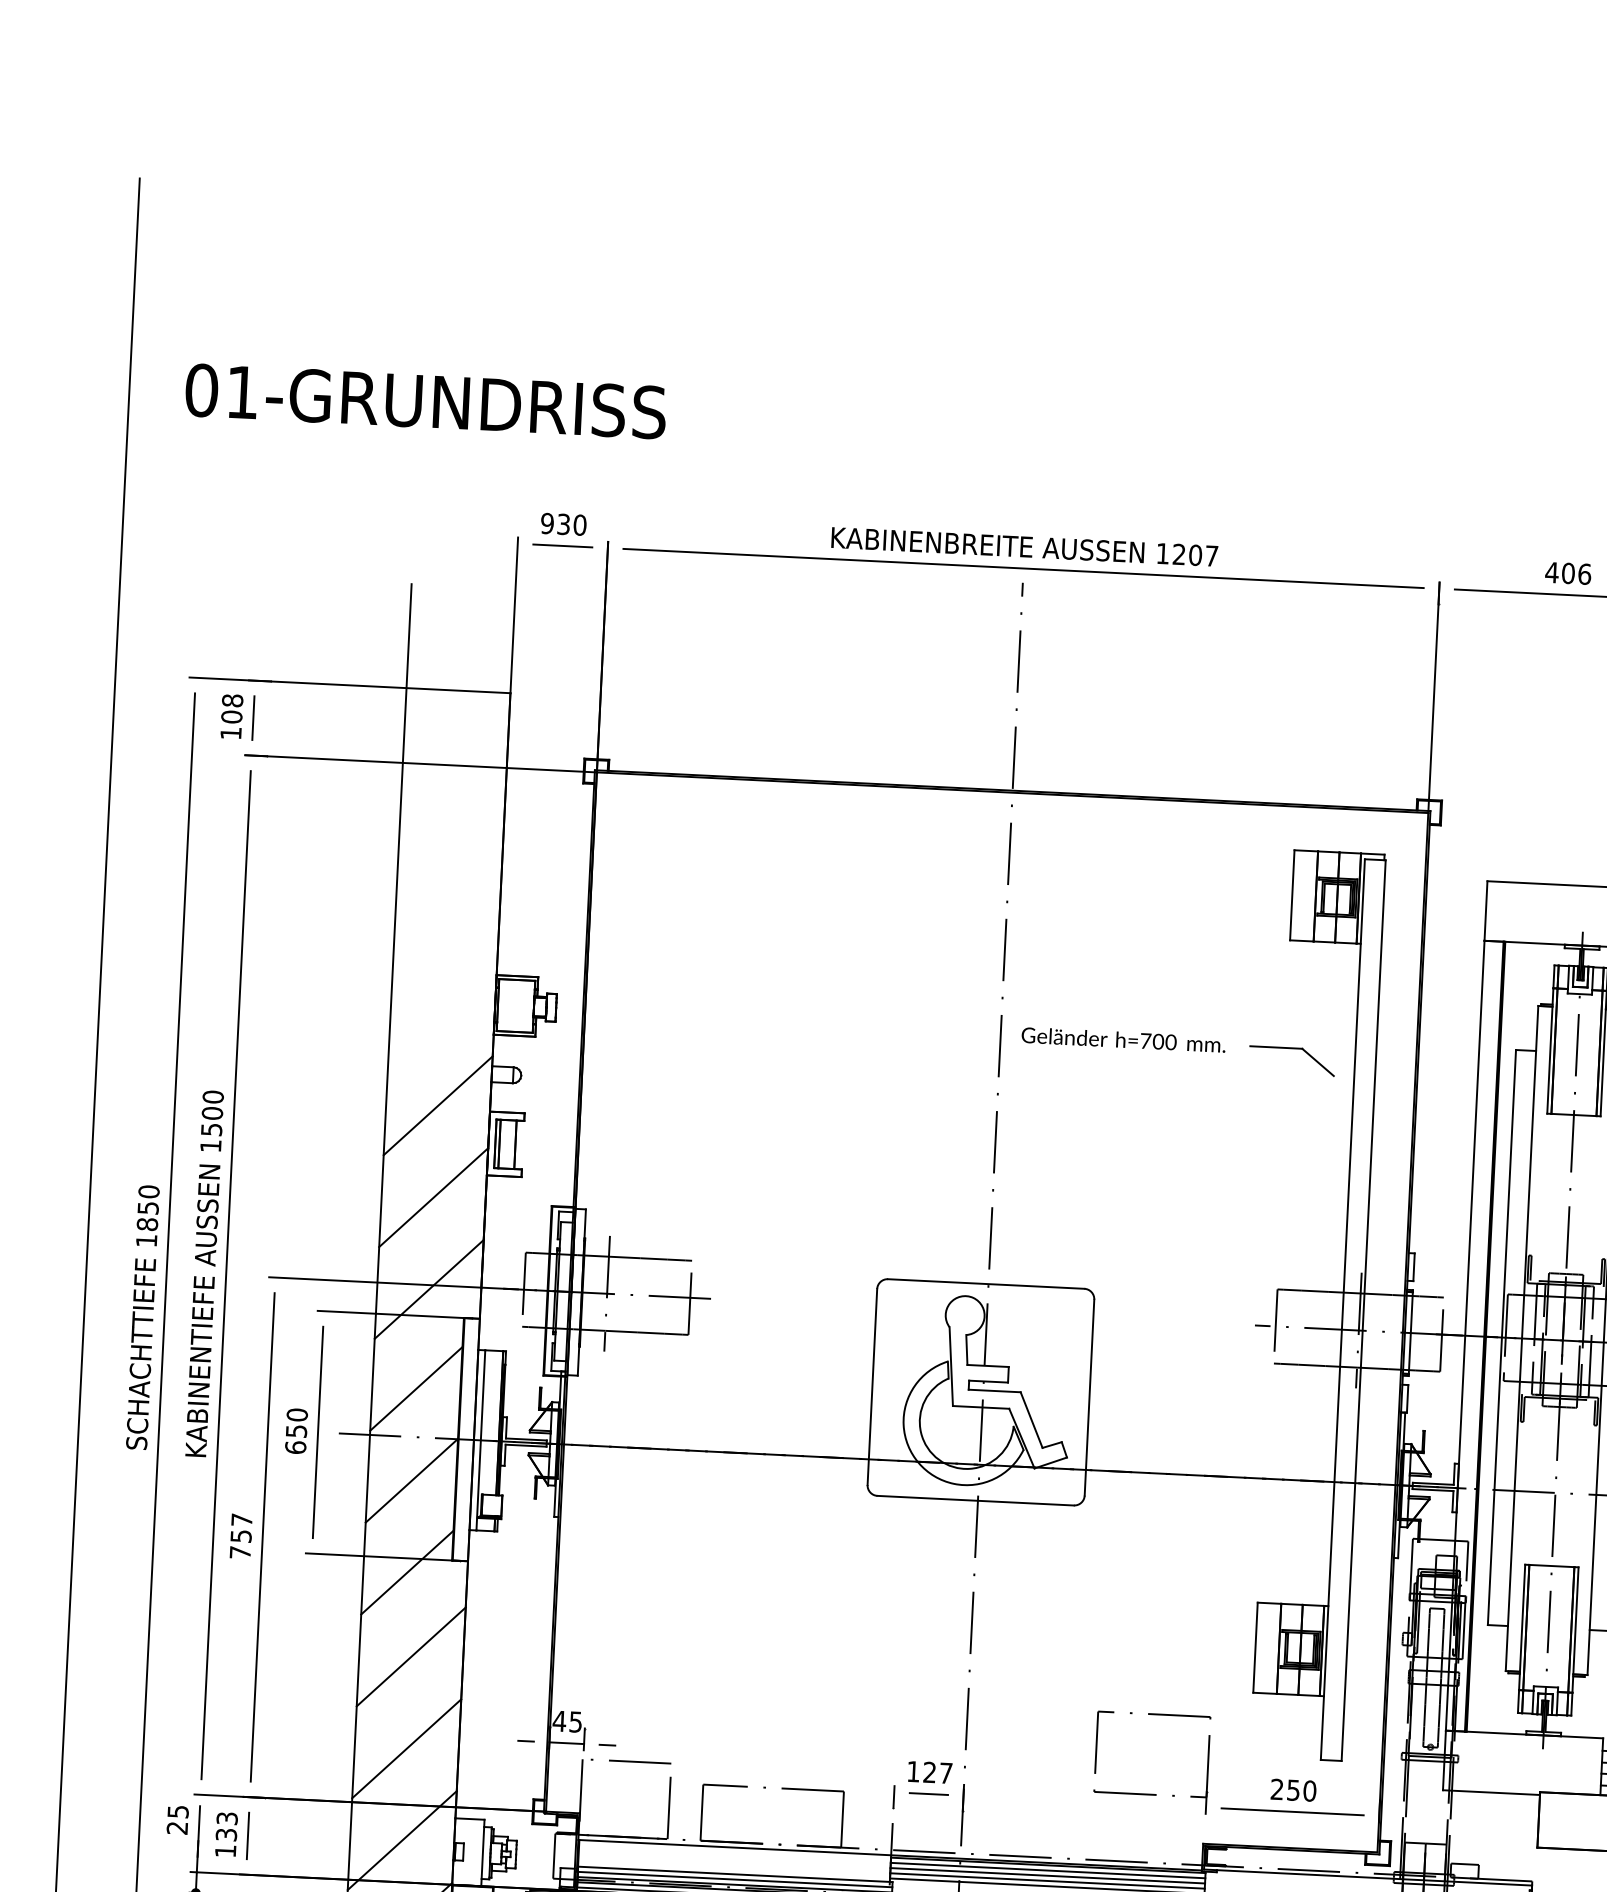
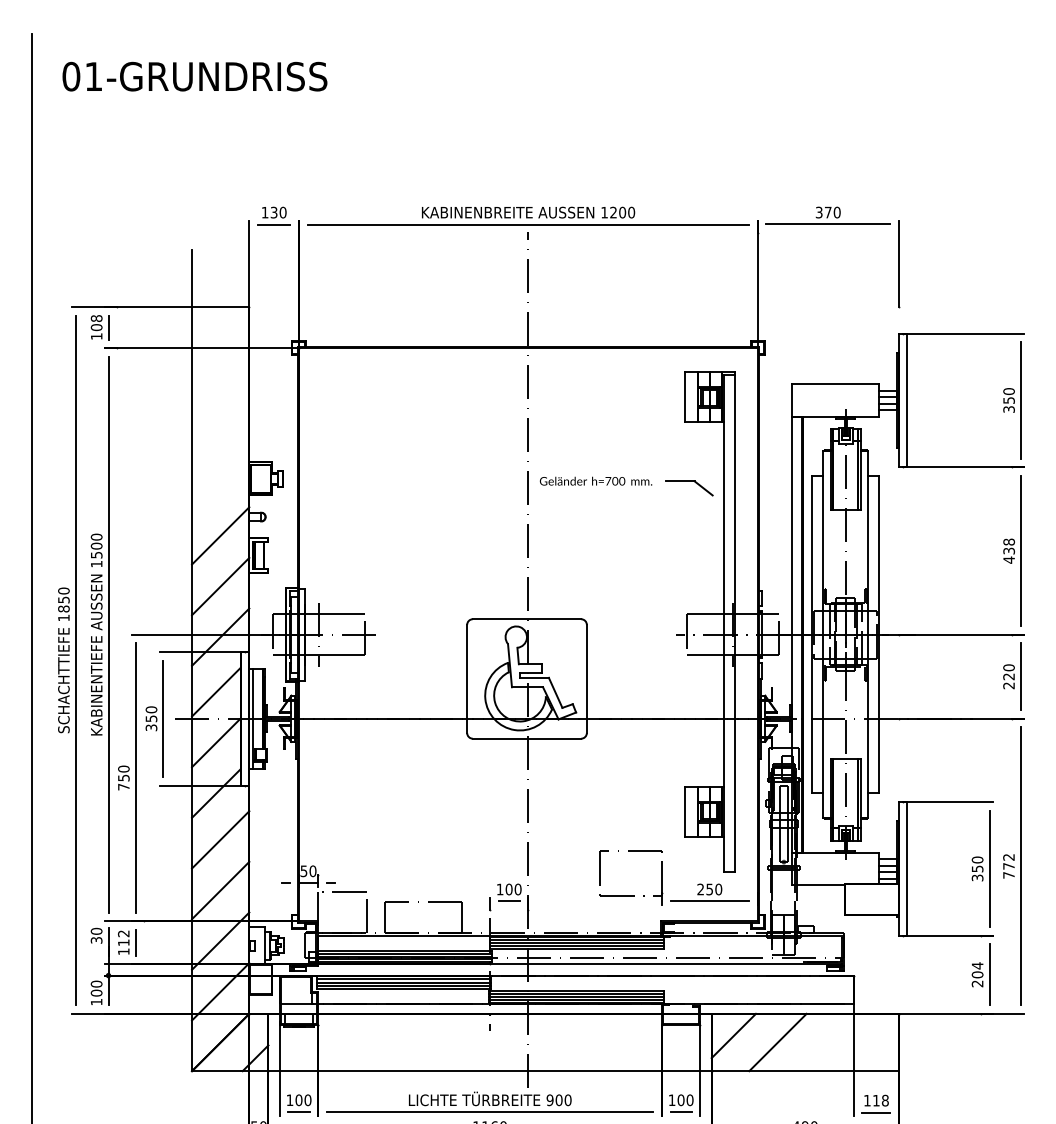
text: (425, 401) -> (194, 76), moved
text: (546, 523) -> (264, 212), 930 -> 130
text: (1211, 555) -> (631, 212), 1207 -> 1200
text: (1567, 573) -> (827, 212), 406 -> 370
text: (295, 1447) -> (151, 727), 650 -> 350
text: (241, 1518) -> (123, 768), 757 -> 750
text: (567, 1722) -> (308, 871), 45 -> 50
text: (937, 1772) -> (513, 889), 127 -> 100
text: (177, 1819) -> (96, 935), 25 -> 30
text: (226, 1827) -> (123, 938), 133 -> 112

